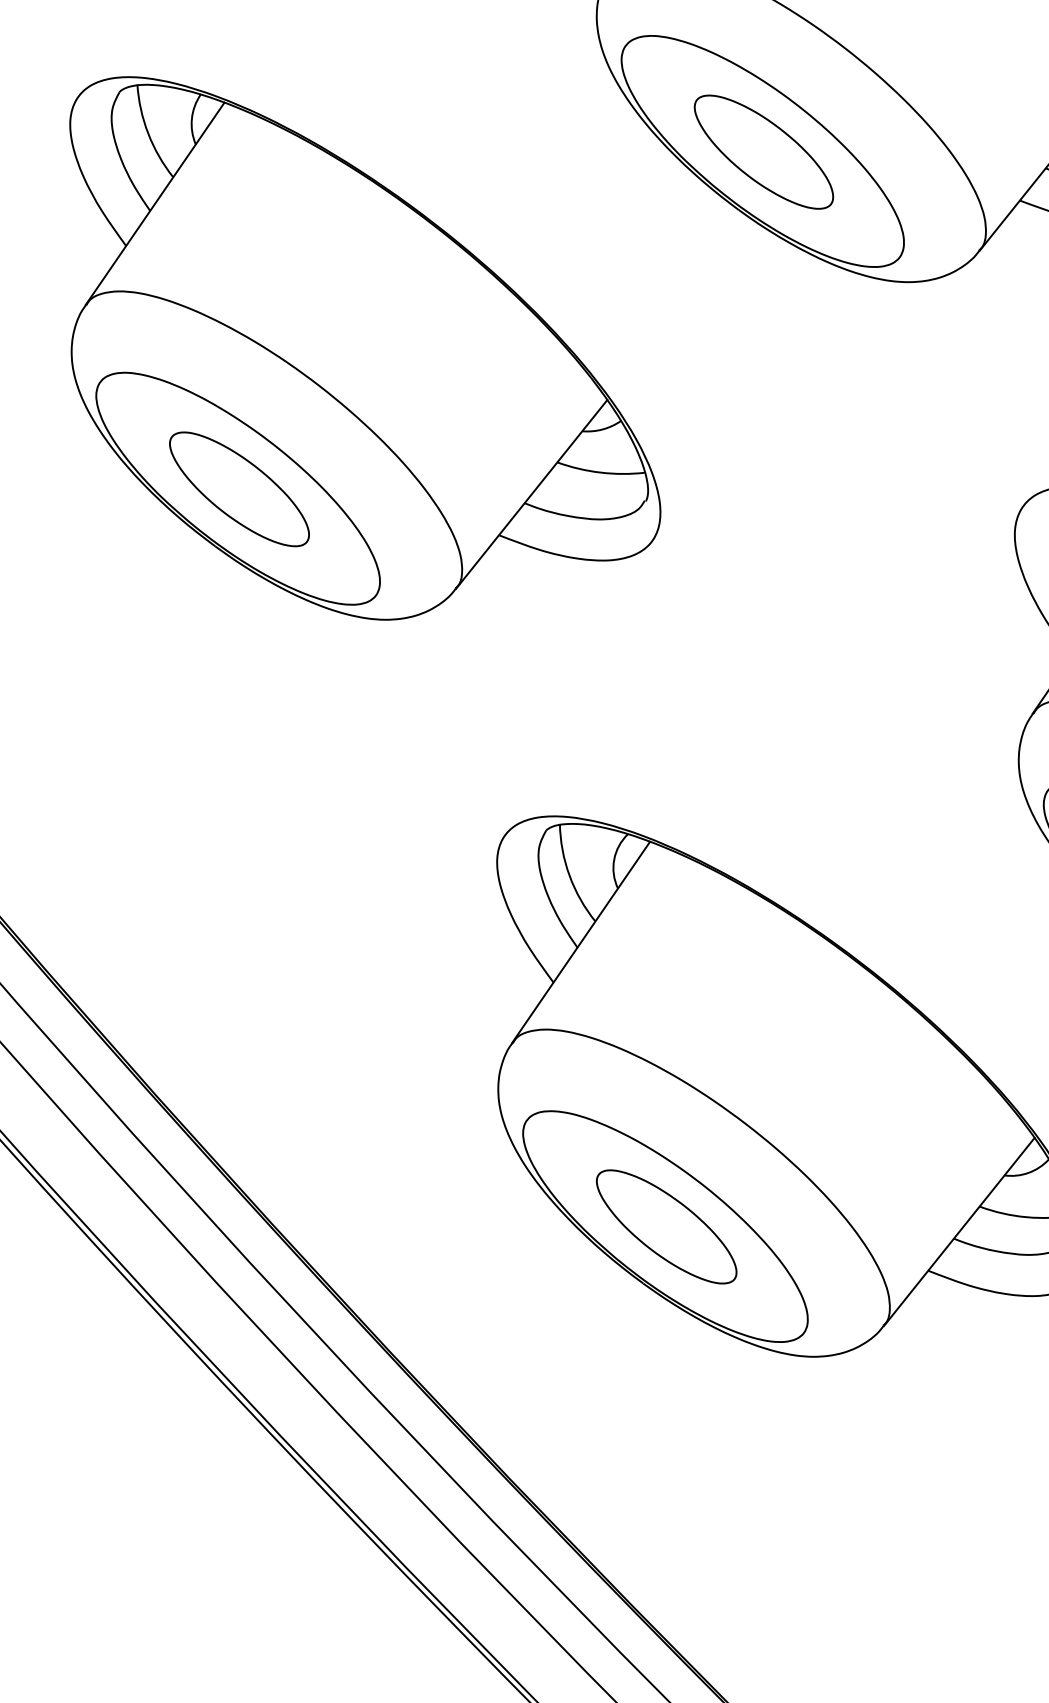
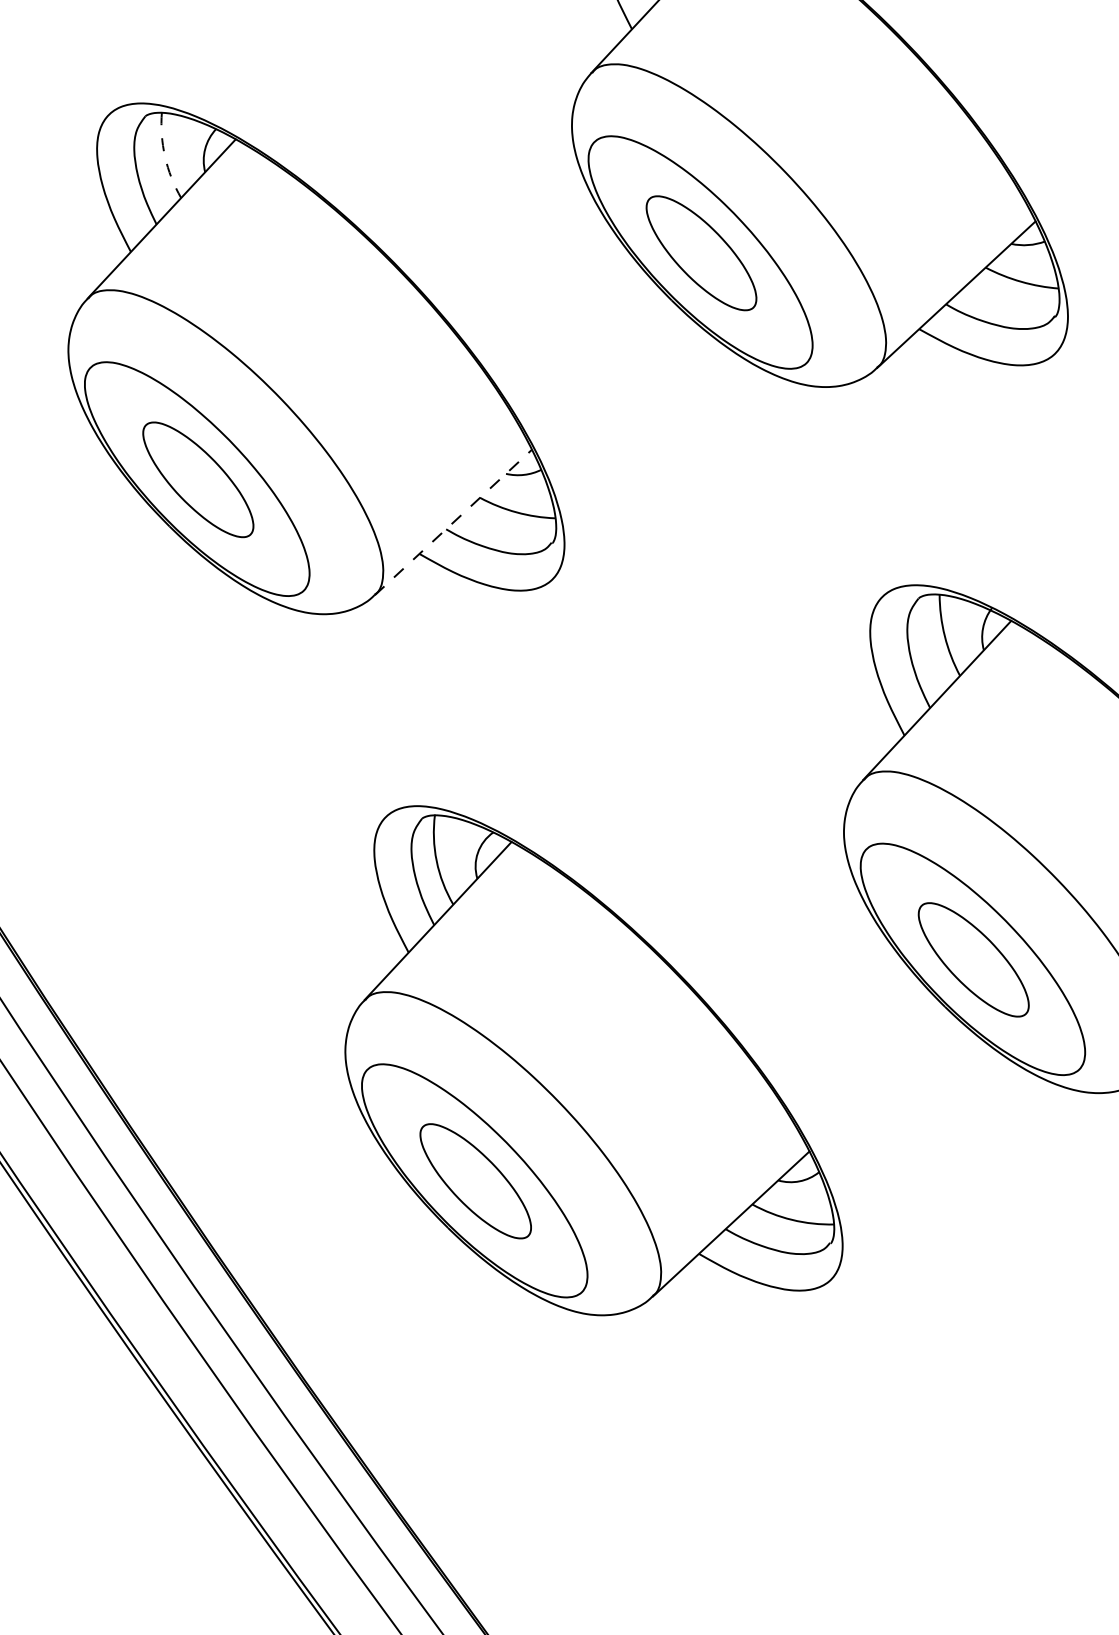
arc: (148, 133) -> (165, 156), solid -> dashed
line: (531, 494) -> (453, 522), solid -> dashed

